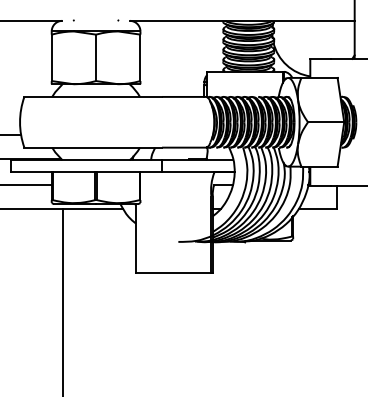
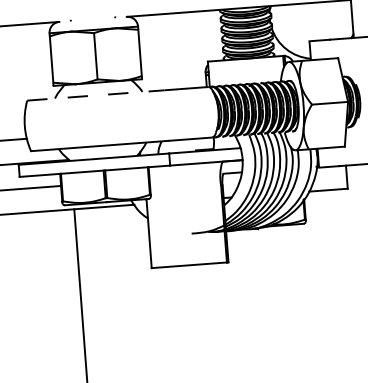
line: (93, 96) -> (96, 95), solid -> dashed

